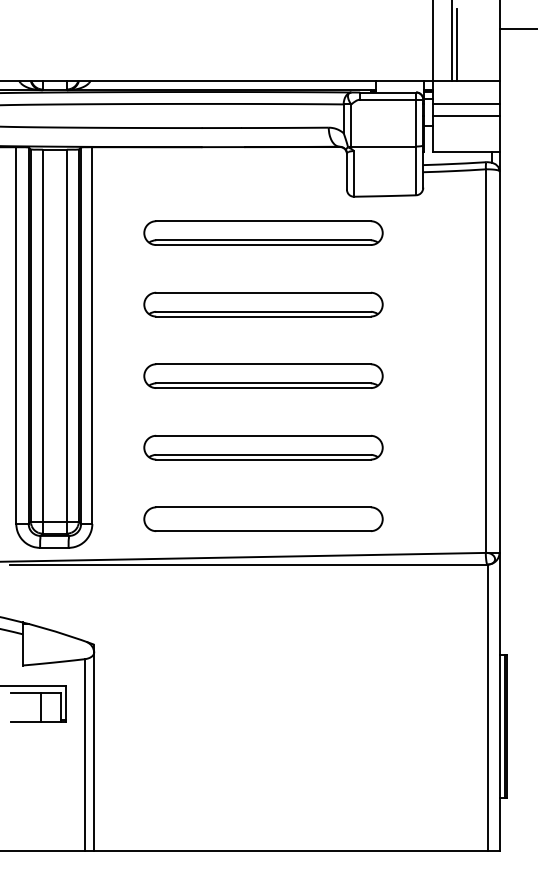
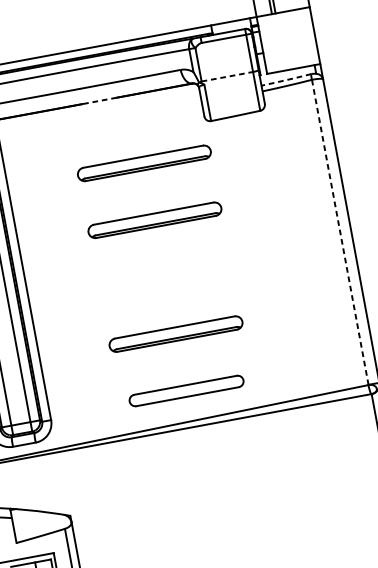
line: (465, 104) -> (286, 31), removed
line: (465, 116) -> (287, 40), removed
line: (384, 146) -> (227, 76), solid -> dashed
line: (223, 147) -> (99, 101), solid -> dashed
line: (454, 163) -> (286, 79), solid -> dashed
part: (263, 232) -> (144, 162), size x0.7
part: (263, 304) -> (154, 220), size x0.7
line: (485, 360) -> (339, 232), solid -> dashed
part: (263, 375) -> (165, 276), removed
part: (263, 447) -> (176, 333), size x0.7
part: (263, 518) -> (186, 390), size x0.6

